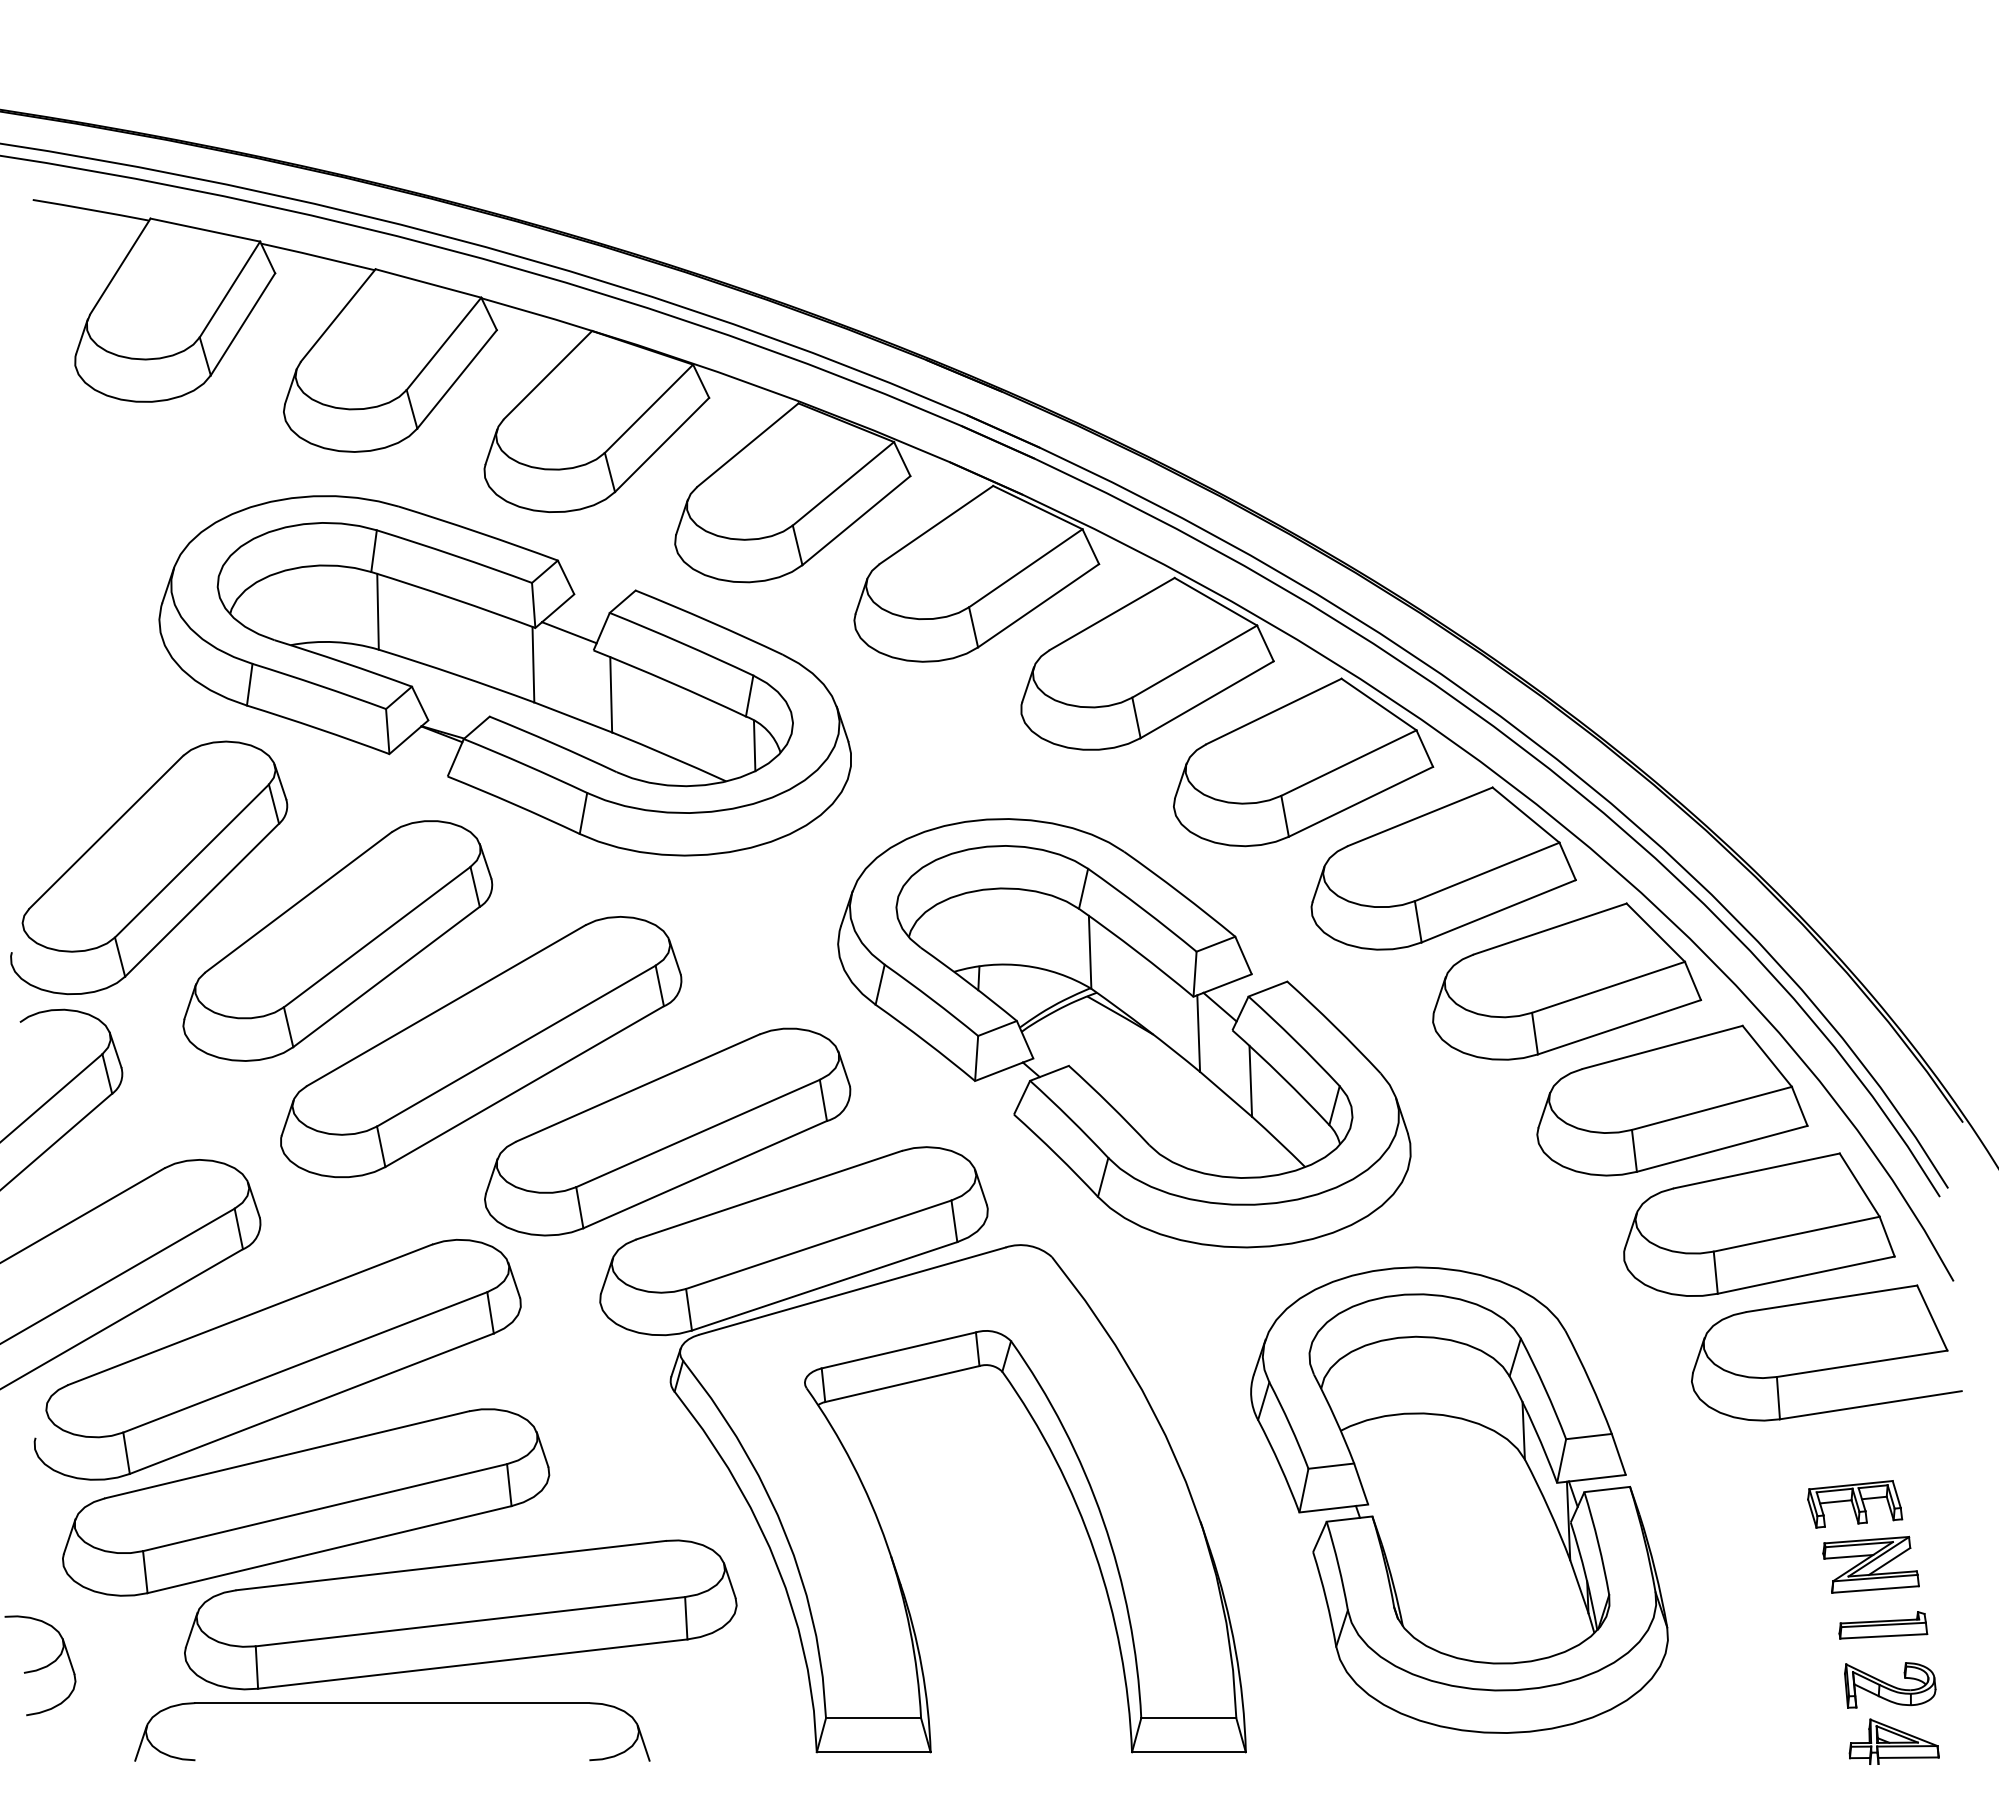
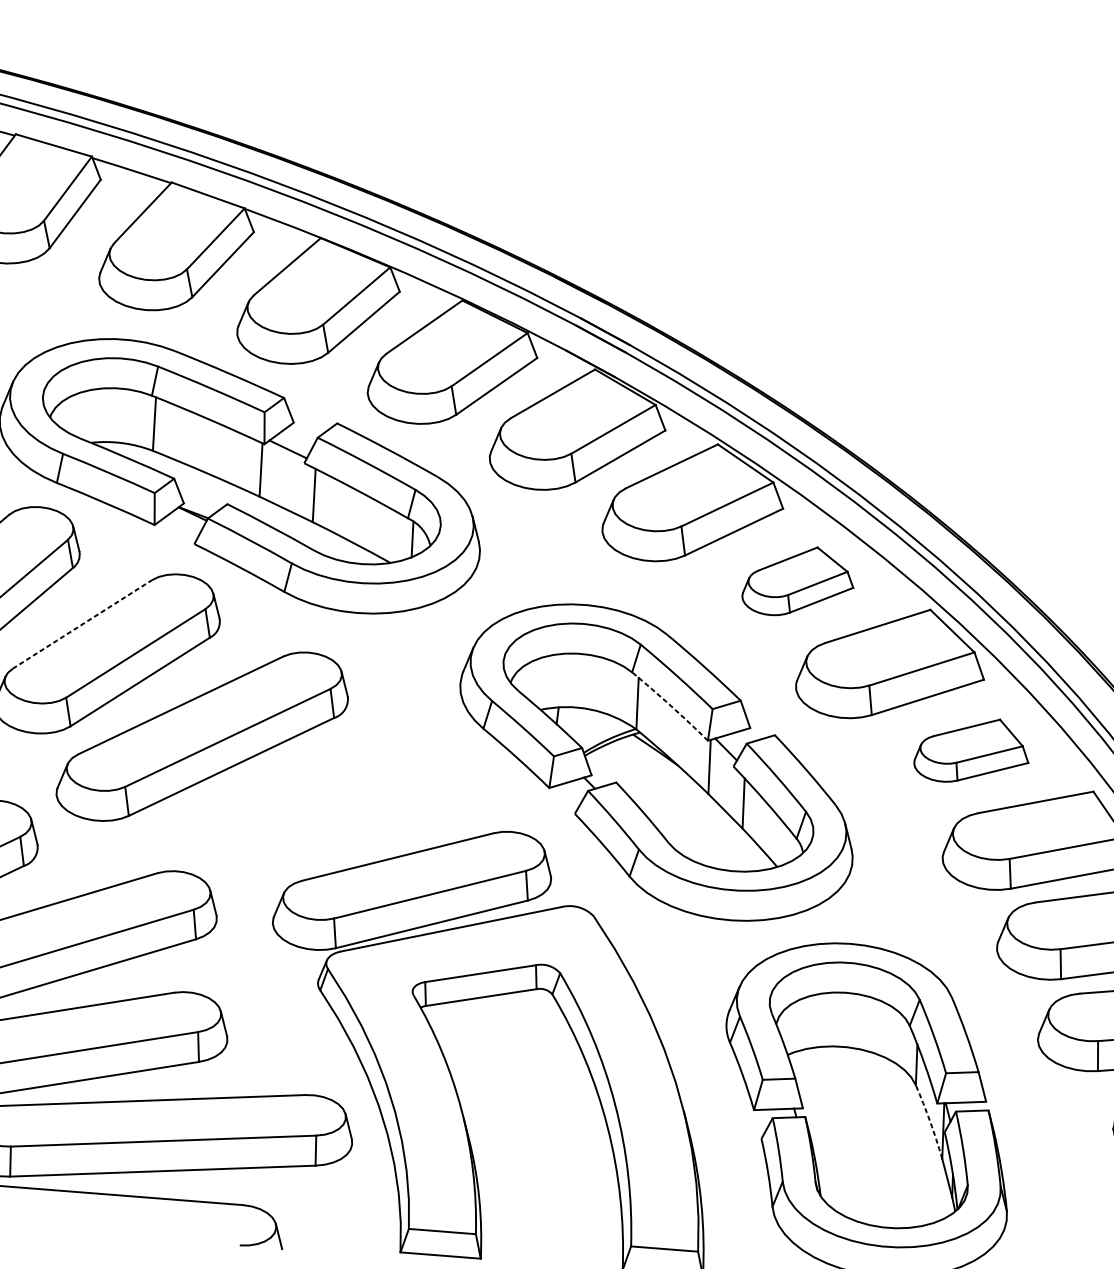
part: (1303, 762) -> (798, 581), size x0.6
line: (298, 902) -> (82, 624), solid -> dashed
arc: (1137, 951) -> (670, 705), solid -> dashed
part: (1567, 981) -> (972, 750), size x0.6
part: (667, 1131) -> (329, 806), removed
arc: (1549, 1509) -> (930, 1121), solid -> dashed

